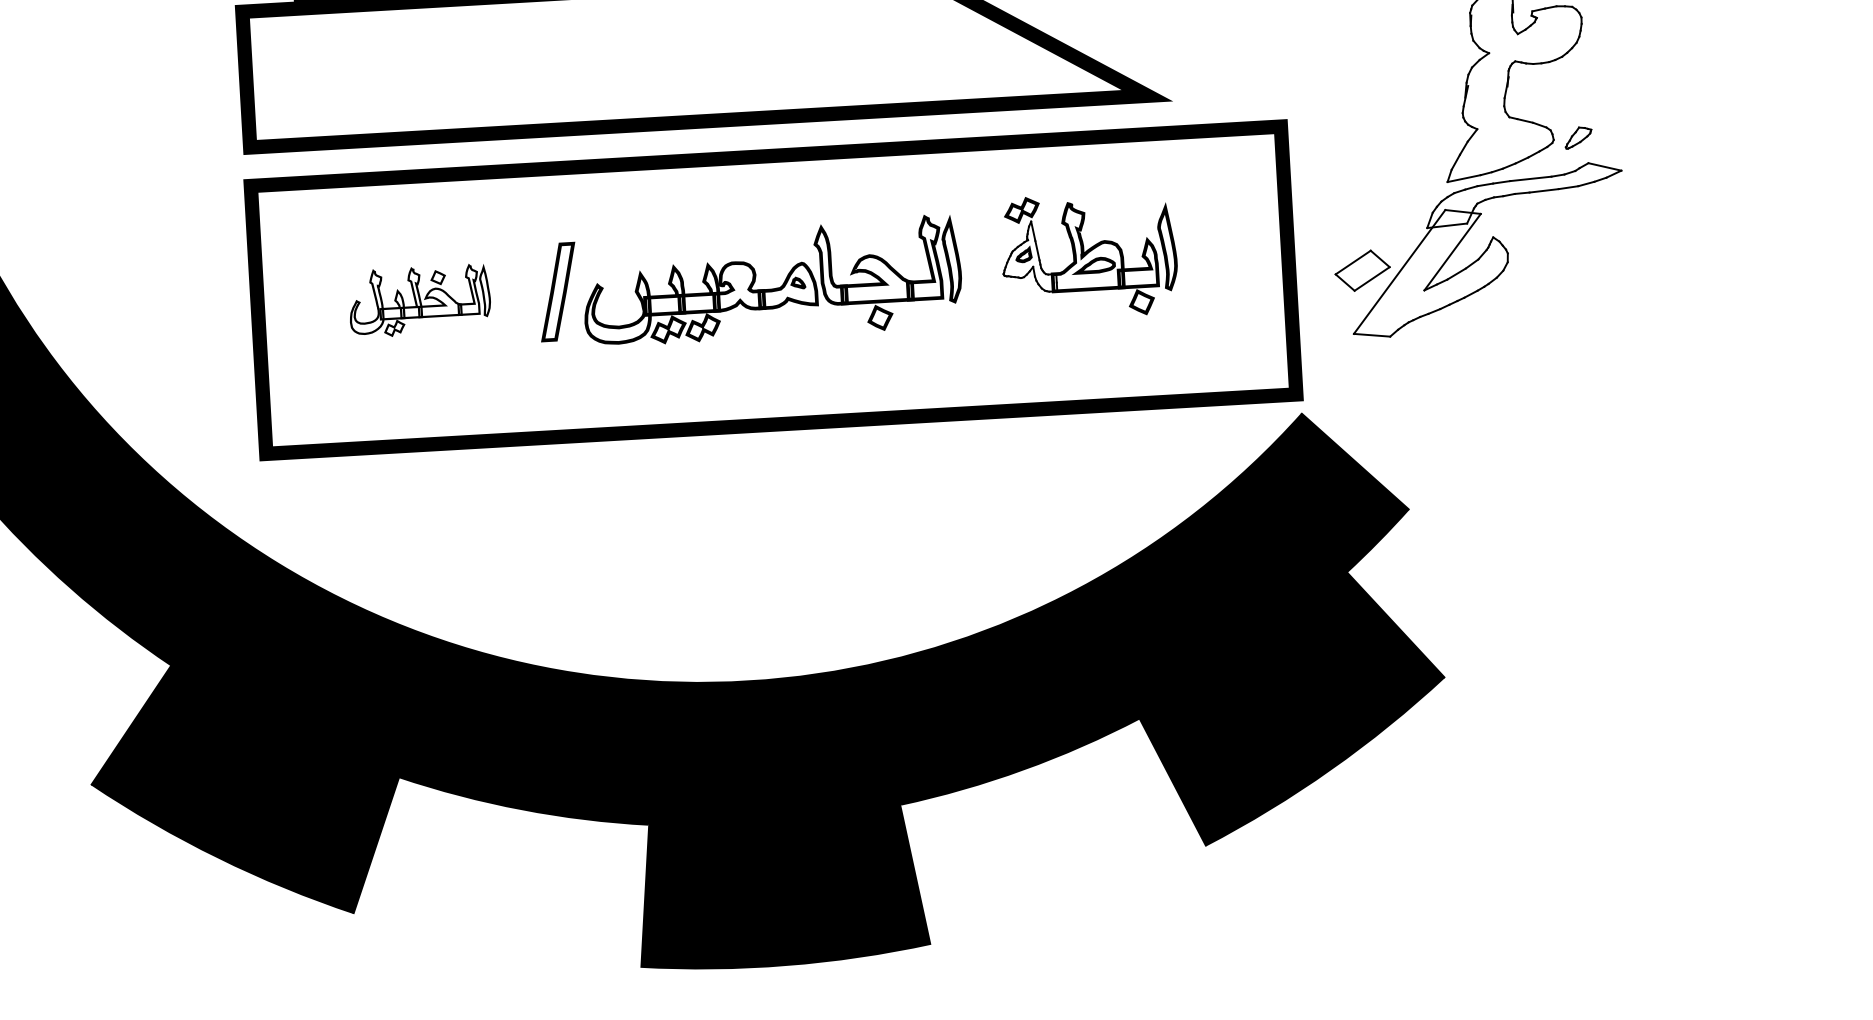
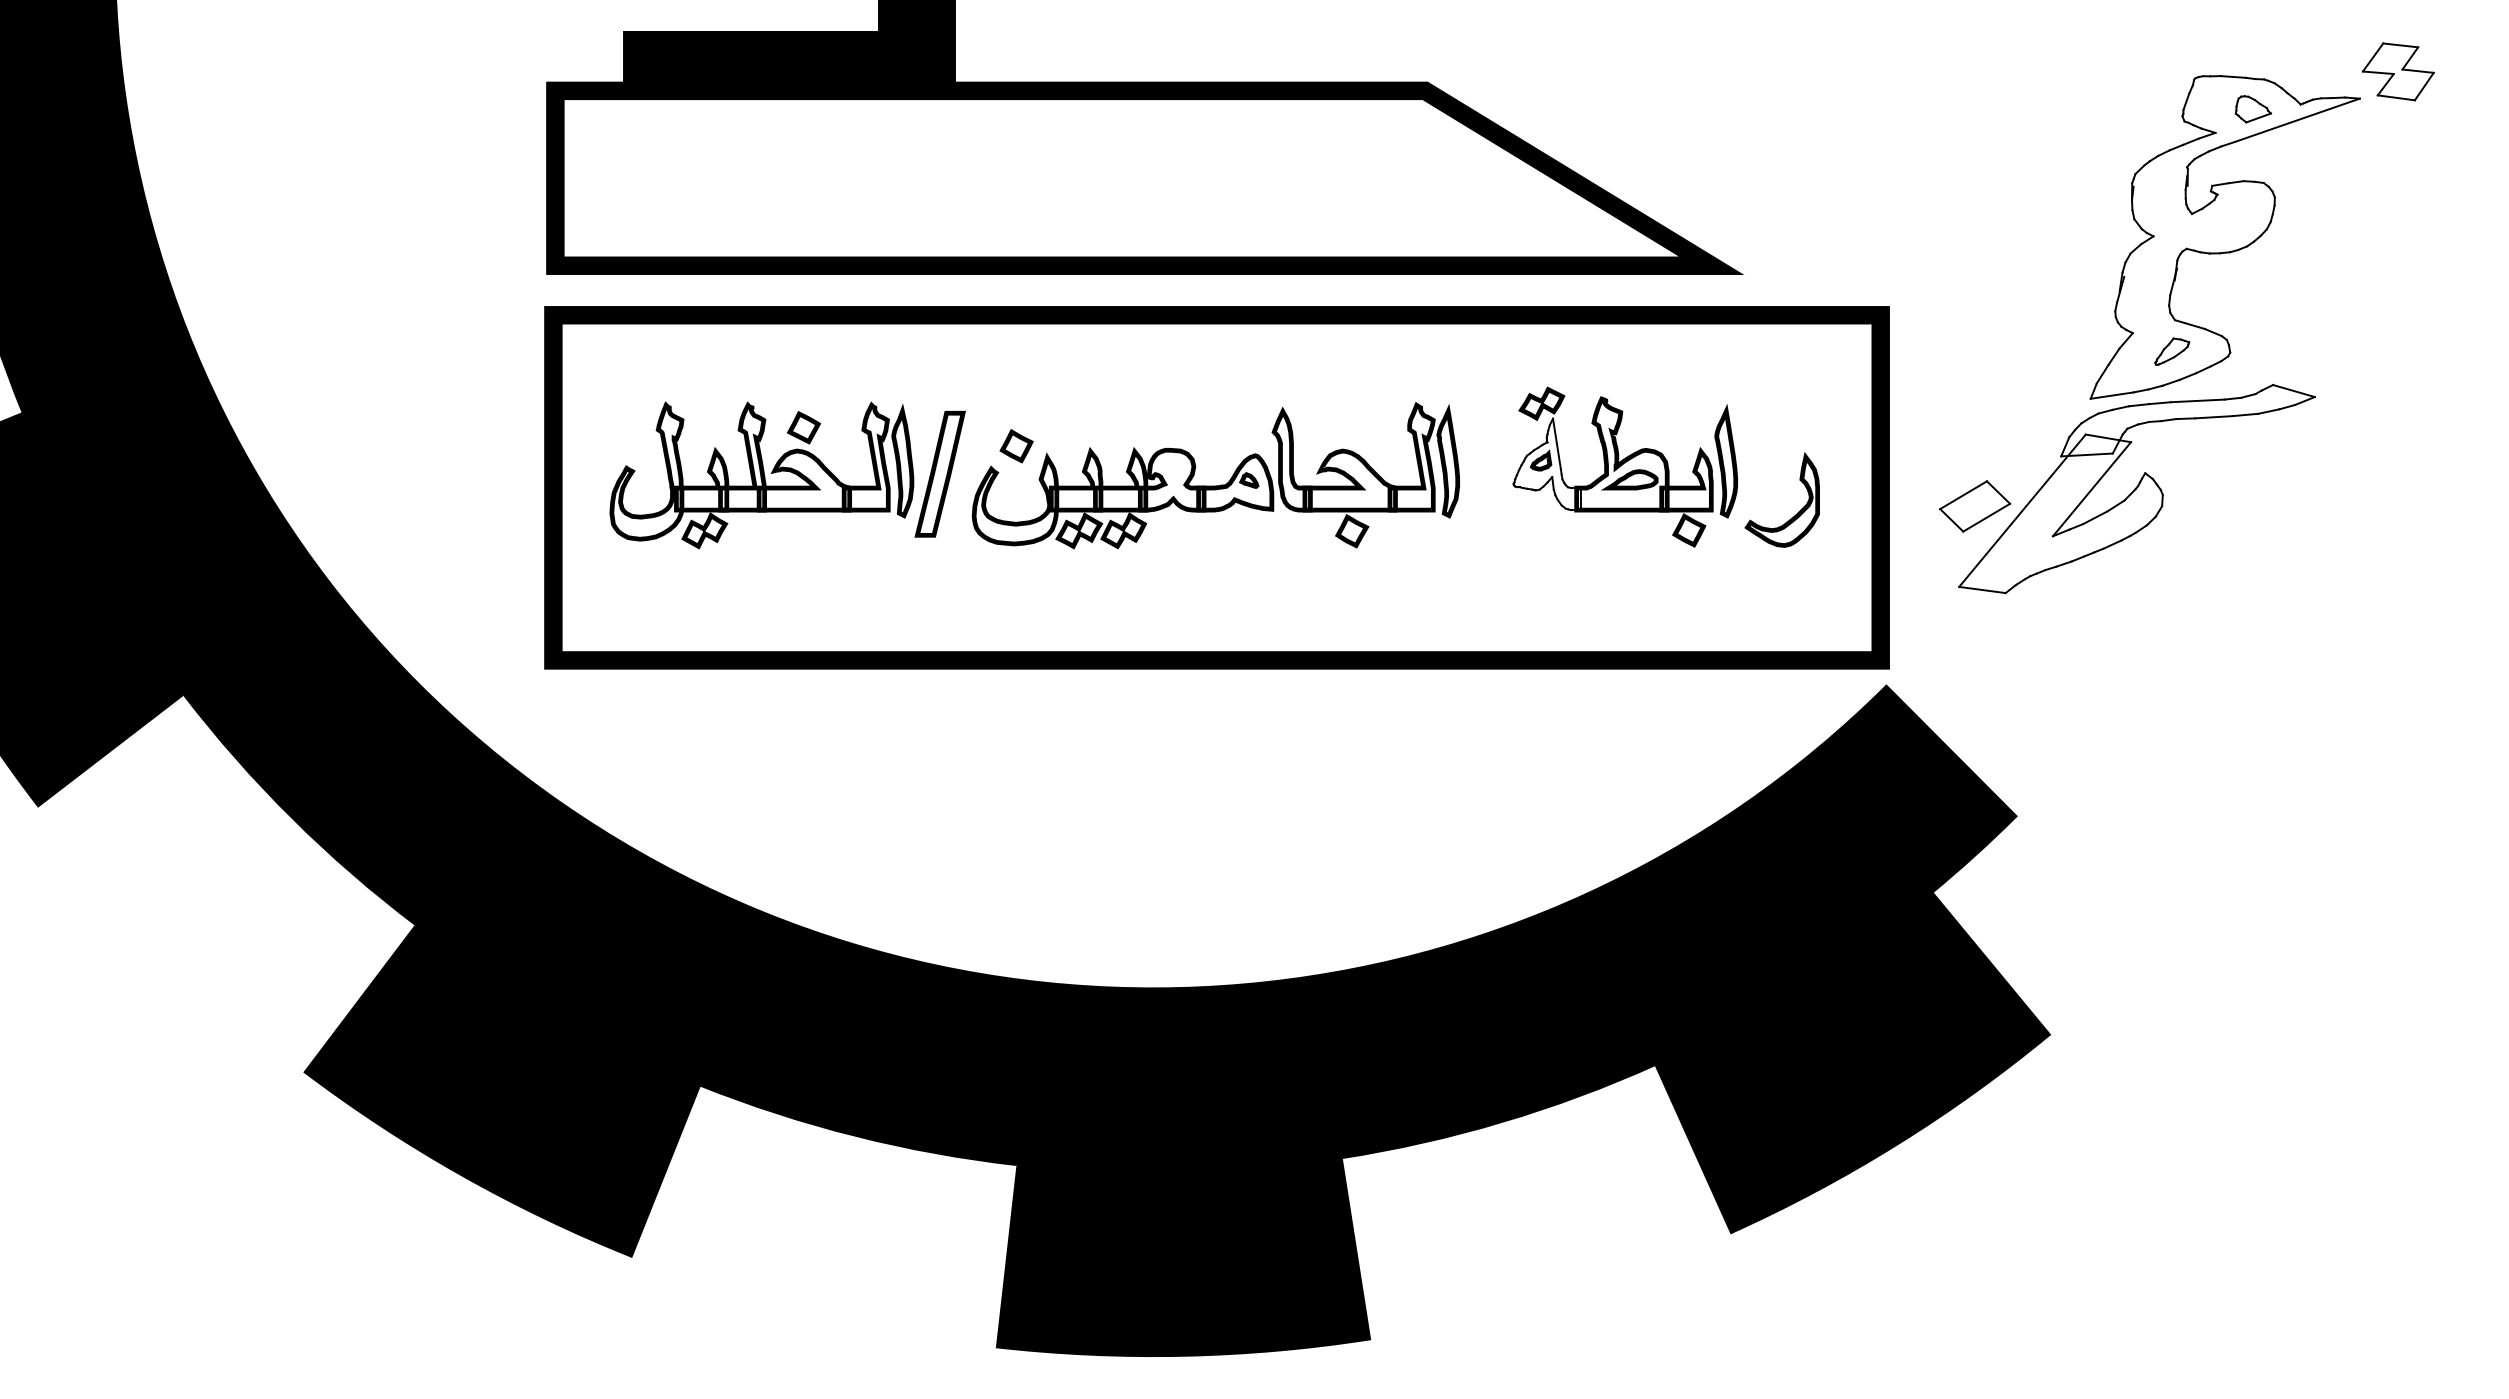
part: (1578, 137) -> (2172, 351), moved
part: (616, 267) -> (1016, 446), added
part: (1224, 284) -> (1796, 513), added
part: (419, 301) -> (761, 475), size x1.67

